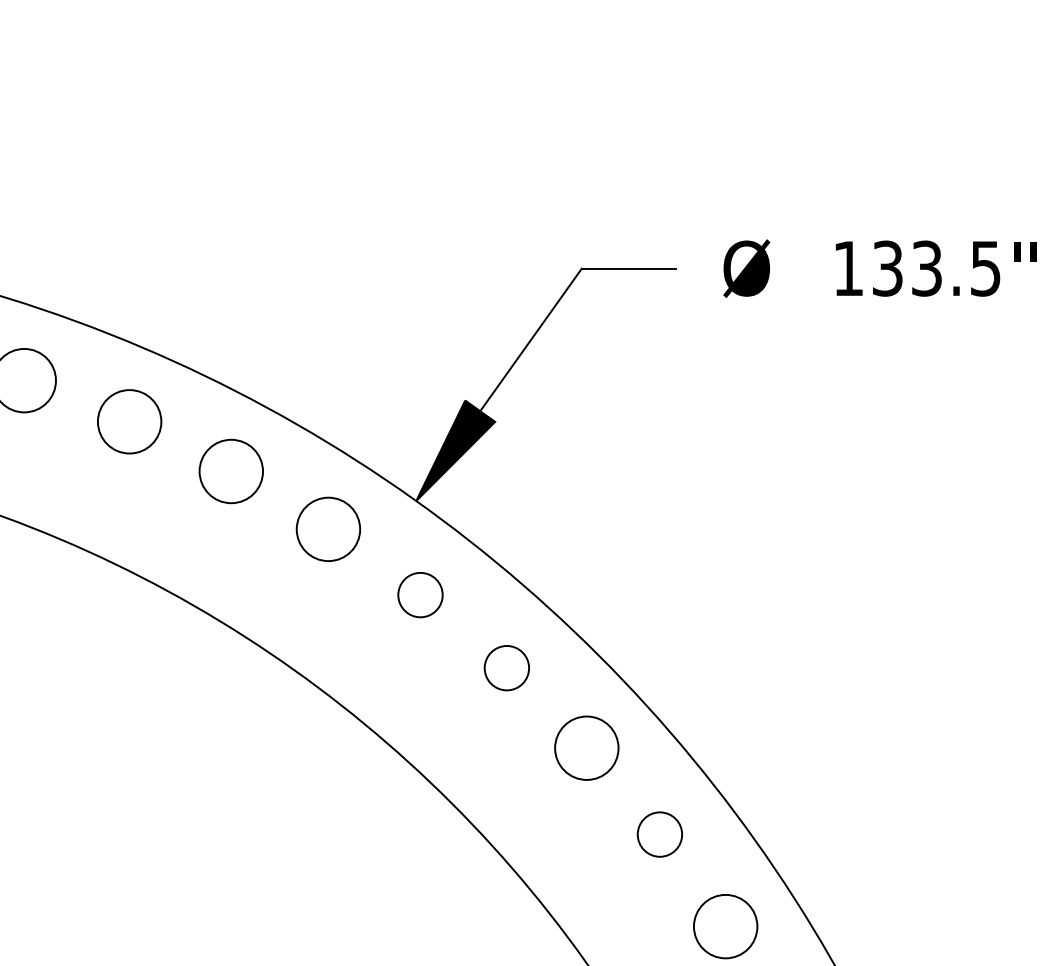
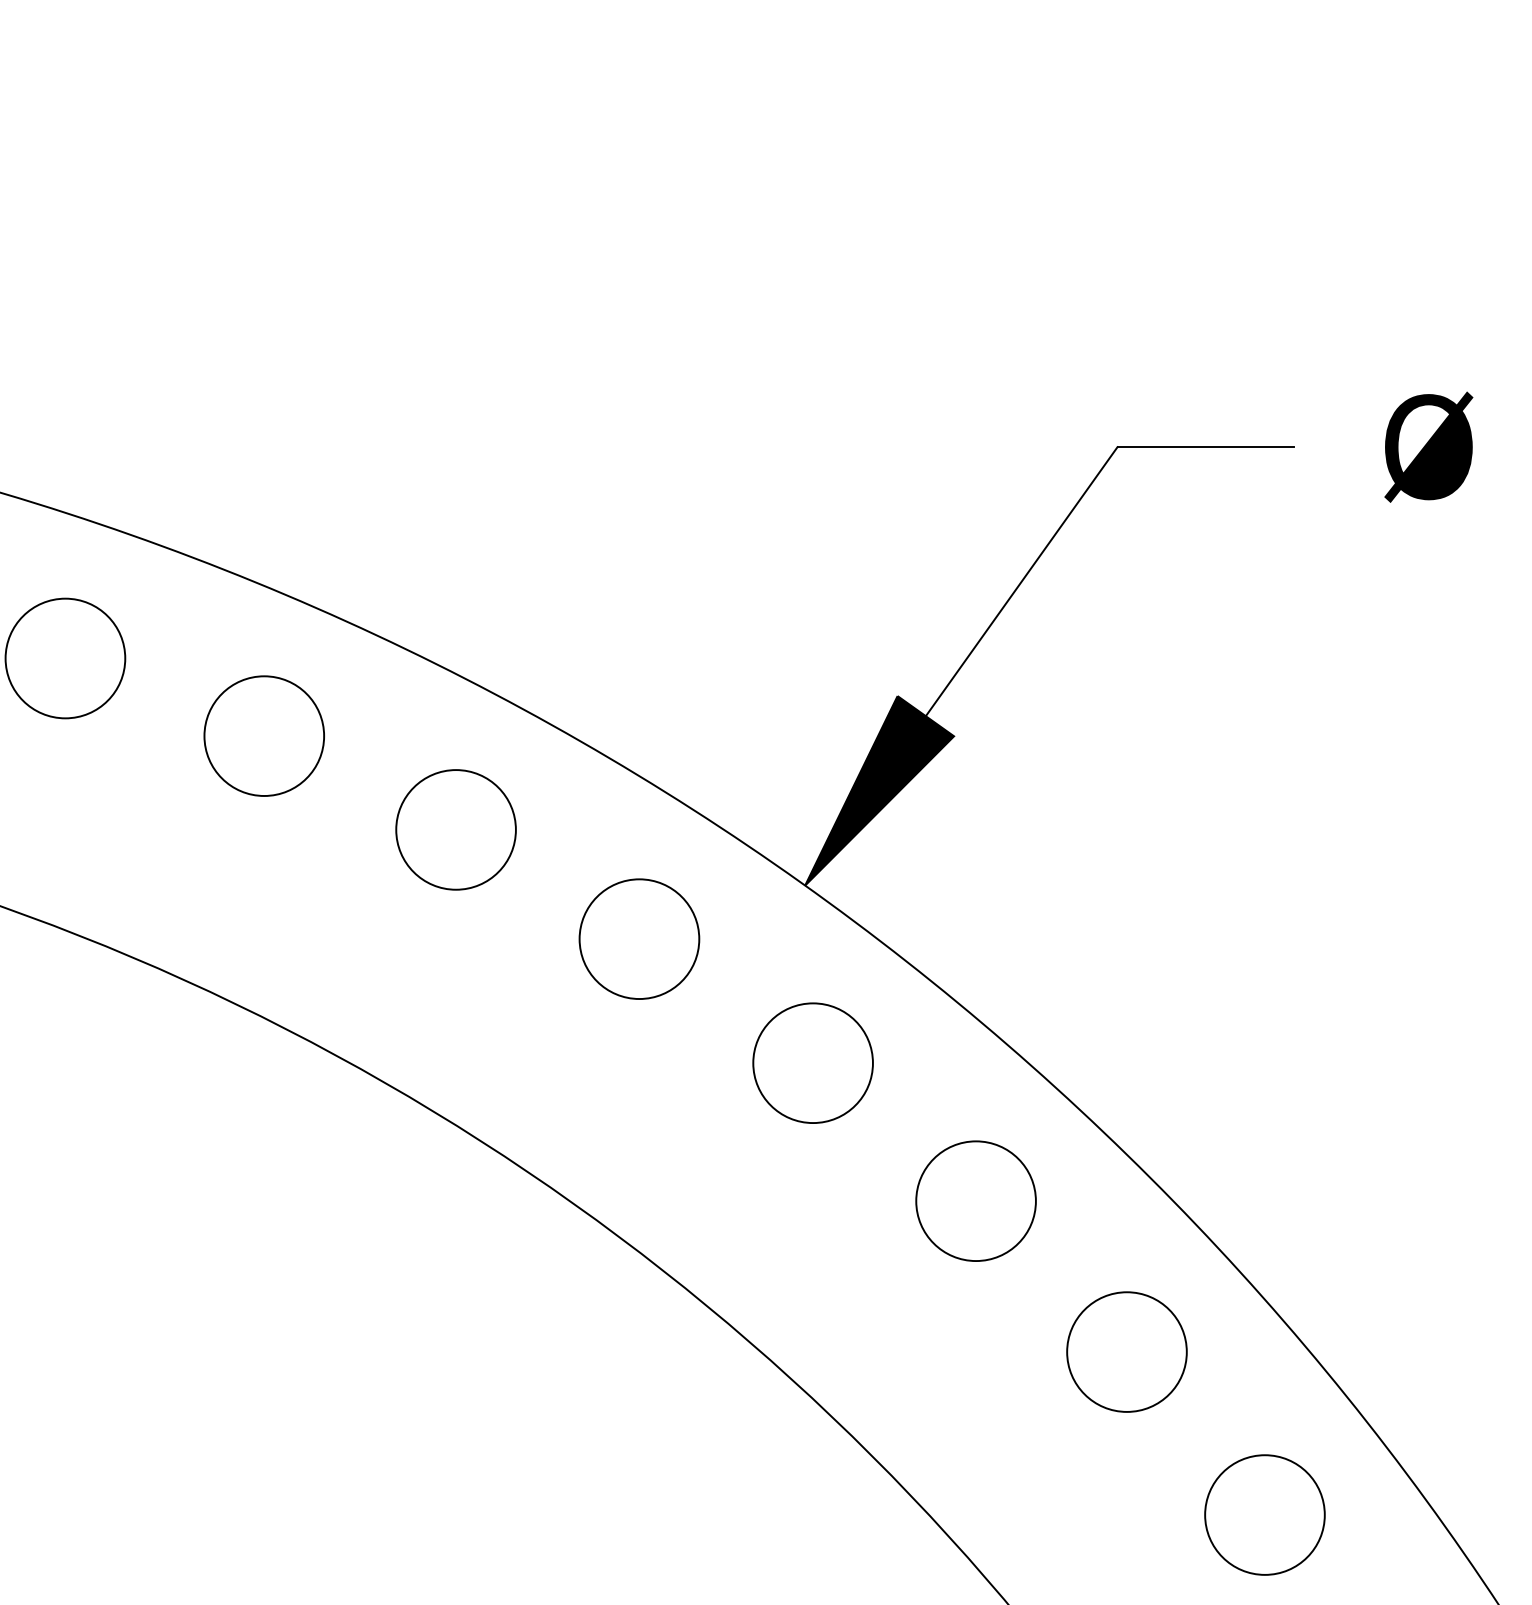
circle: (420, 594) -> (813, 1062), size x1.43
circle: (506, 667) -> (975, 1199), size x1.43
circle: (659, 834) -> (1264, 1514), size x1.43

